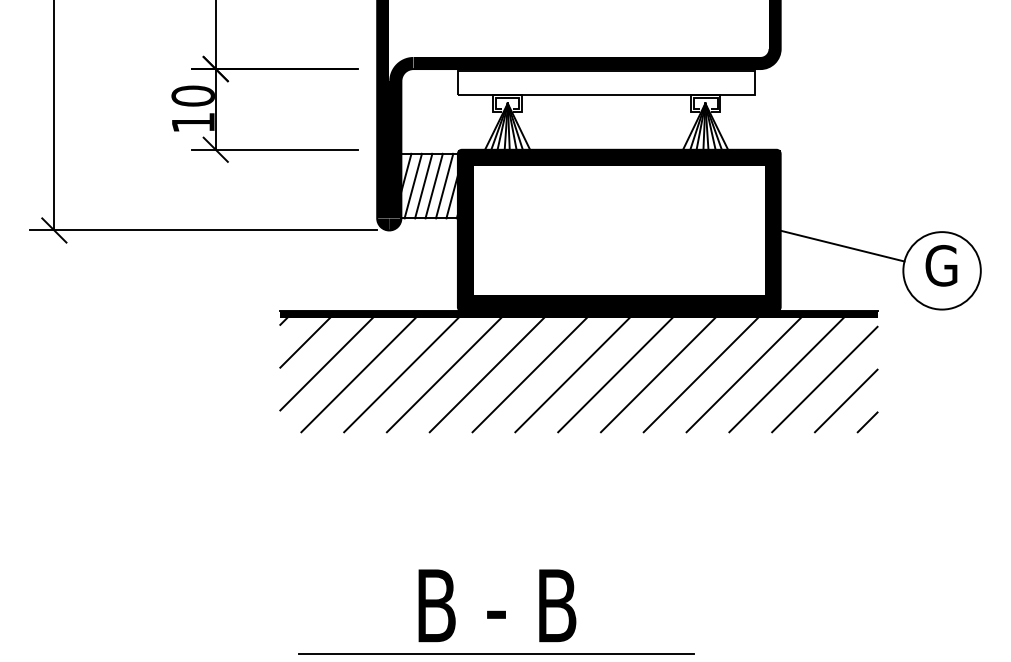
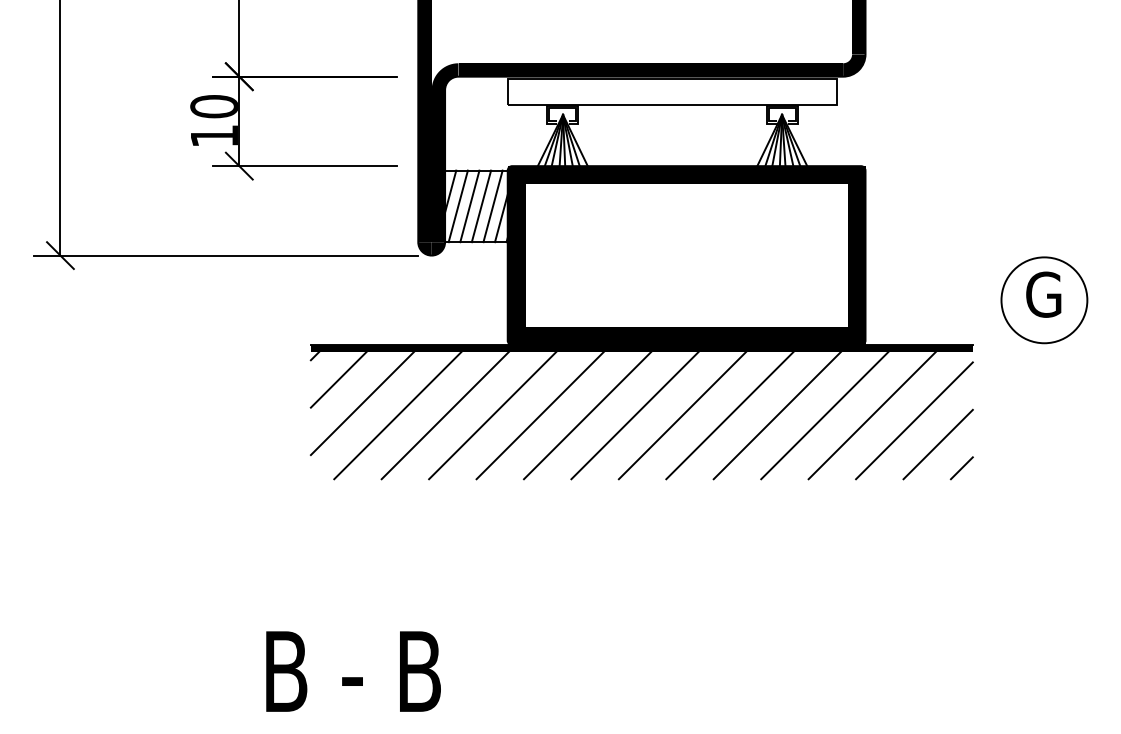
line: (839, 244) -> (930, 271), removed
text: (497, 605) -> (353, 671), moved
line: (496, 654) -> (550, 725), removed

